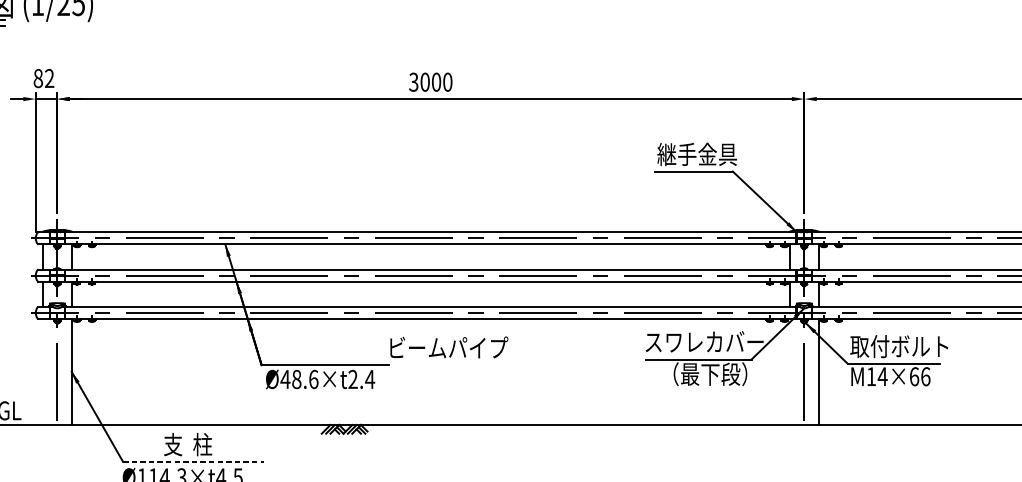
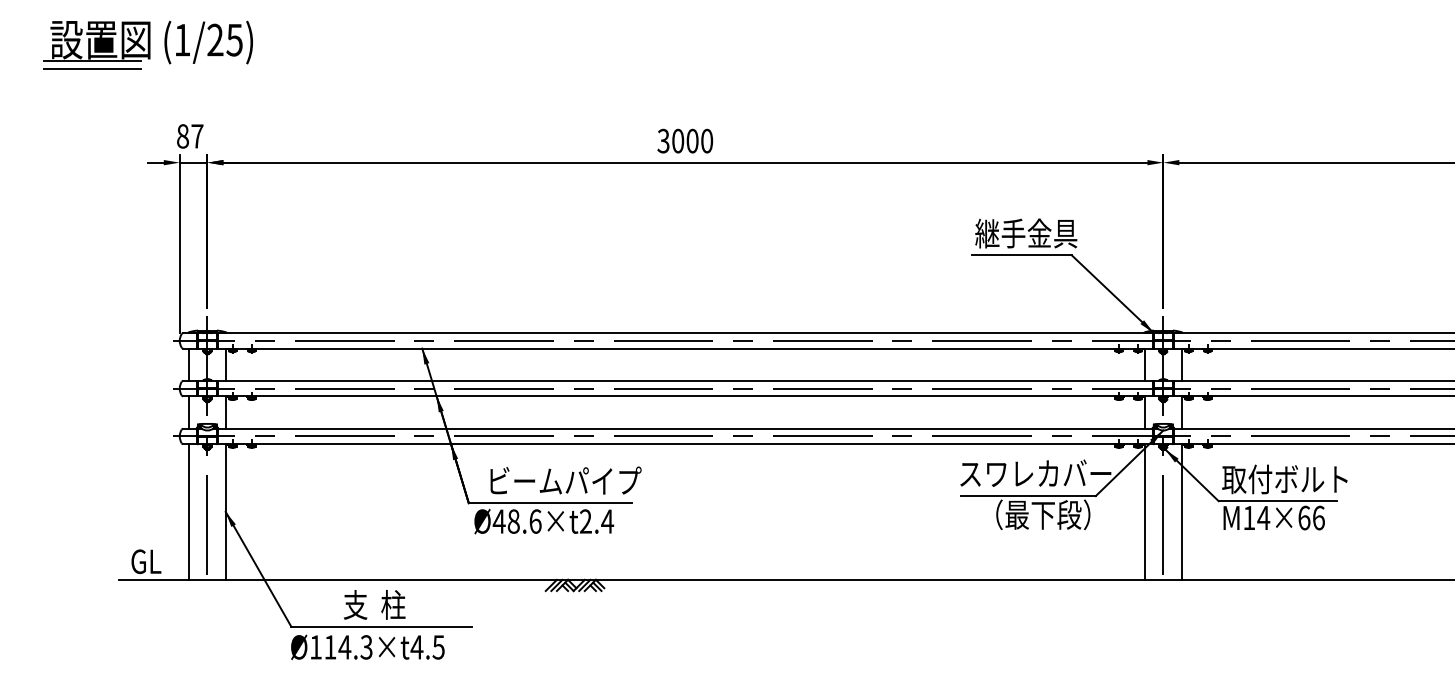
text: (49, 78) -> (197, 136), 82 -> 87
text: (448, 347) -> (565, 480), moved
line: (43, 371) -> (189, 511), added
line: (790, 371) -> (1145, 511), added
line: (194, 461) -> (382, 626), dashed -> solid

